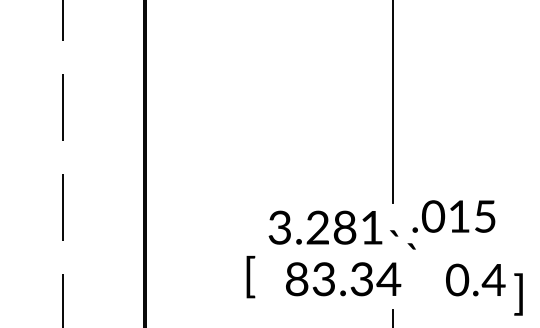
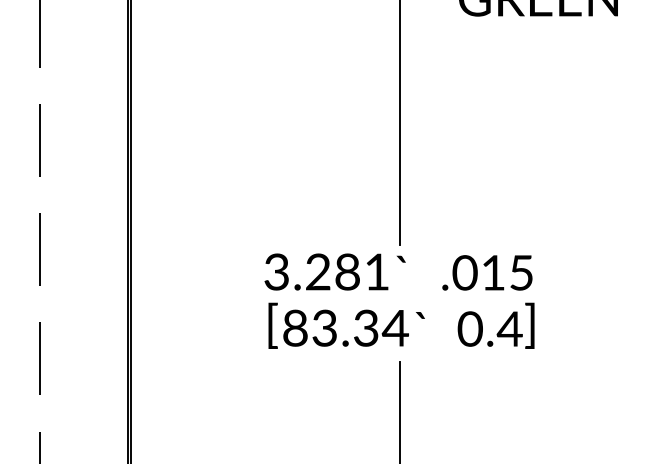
text: (453, 216) -> (487, 272), moved
text: (394, 232) -> (401, 258), moved
text: (411, 246) -> (420, 315), moved
text: (250, 276) -> (272, 325), moved
text: (518, 294) -> (529, 325), moved

